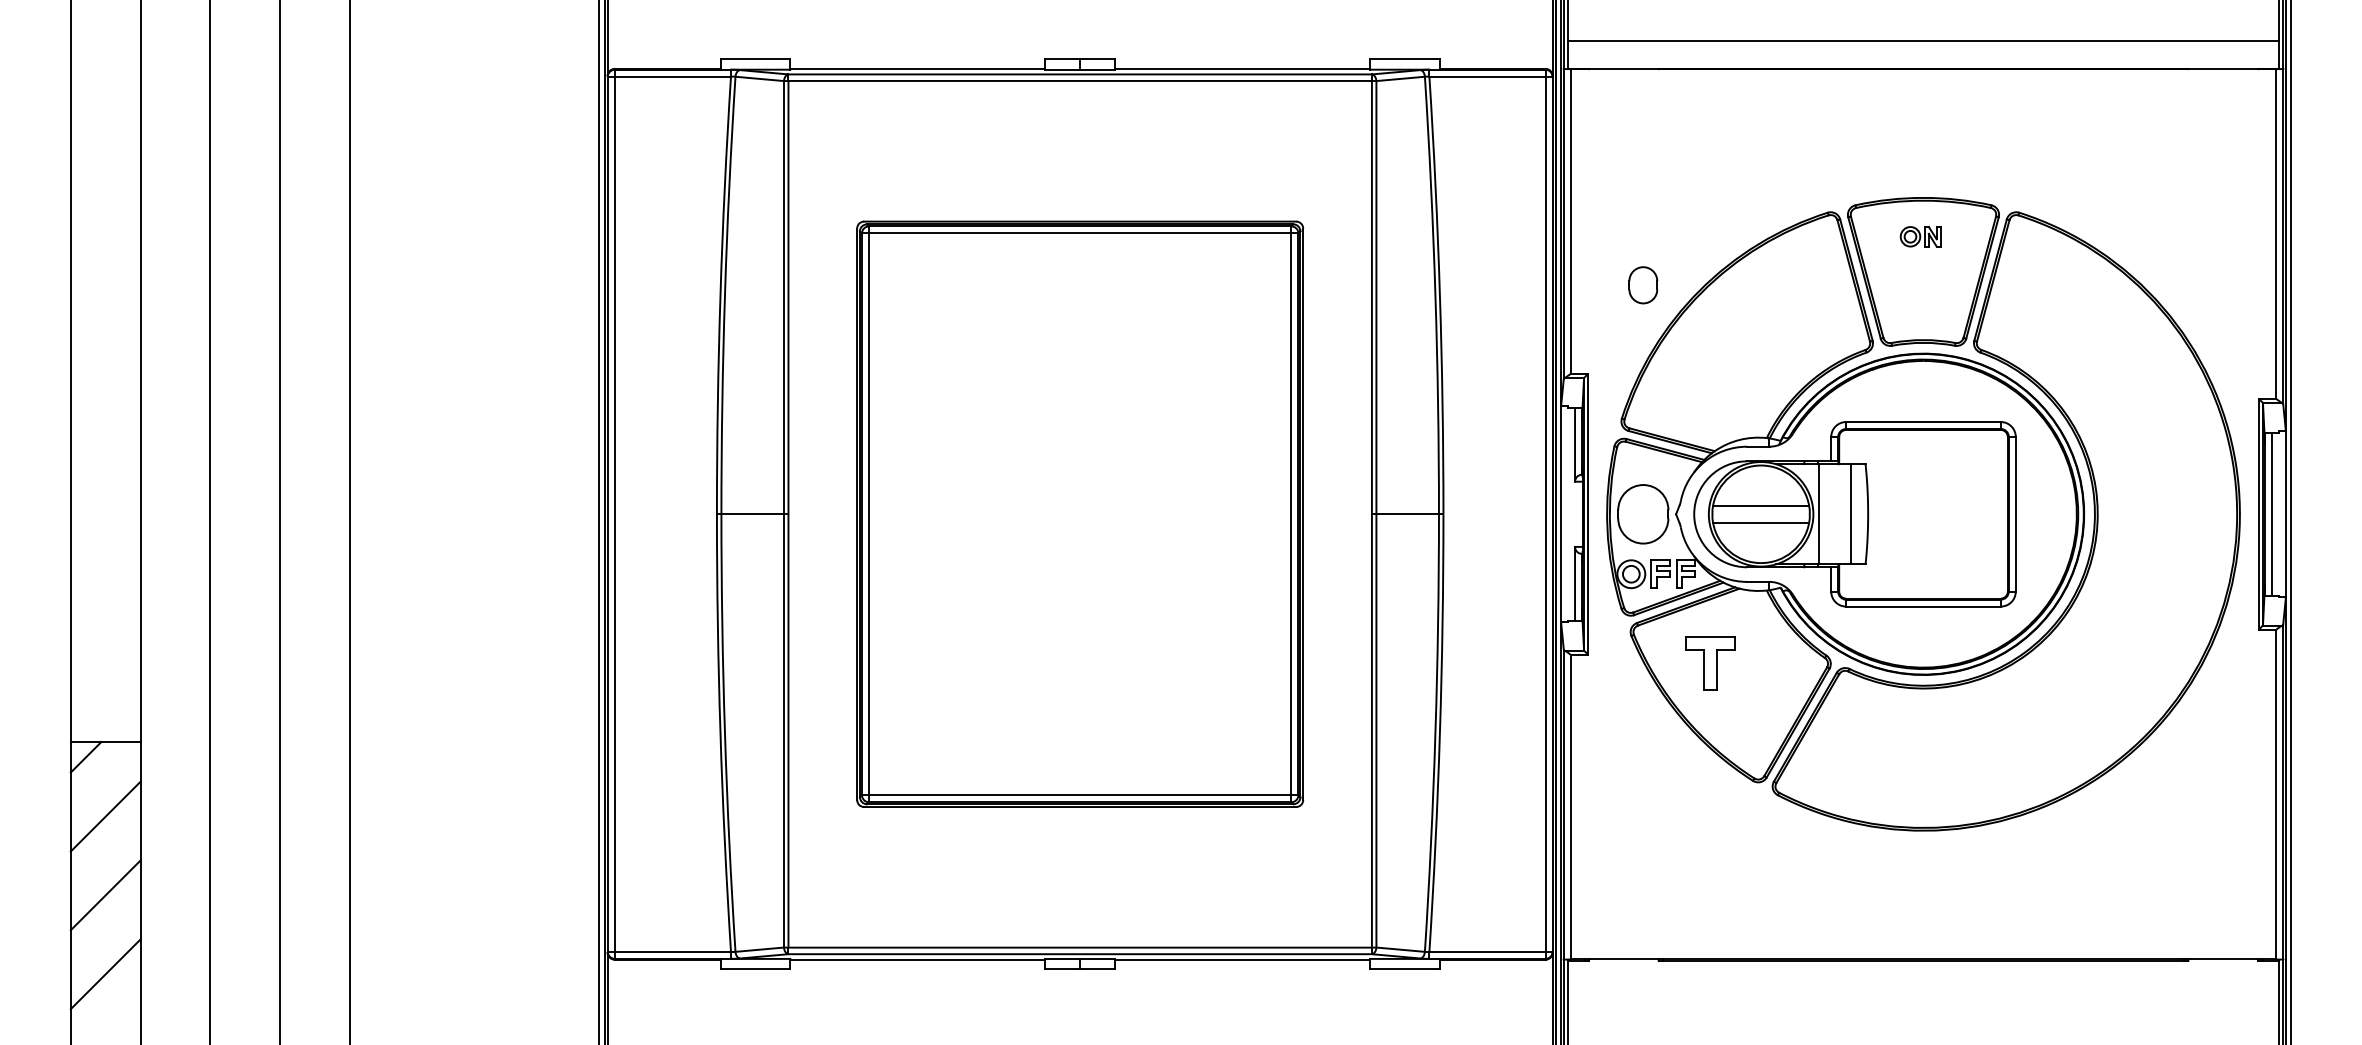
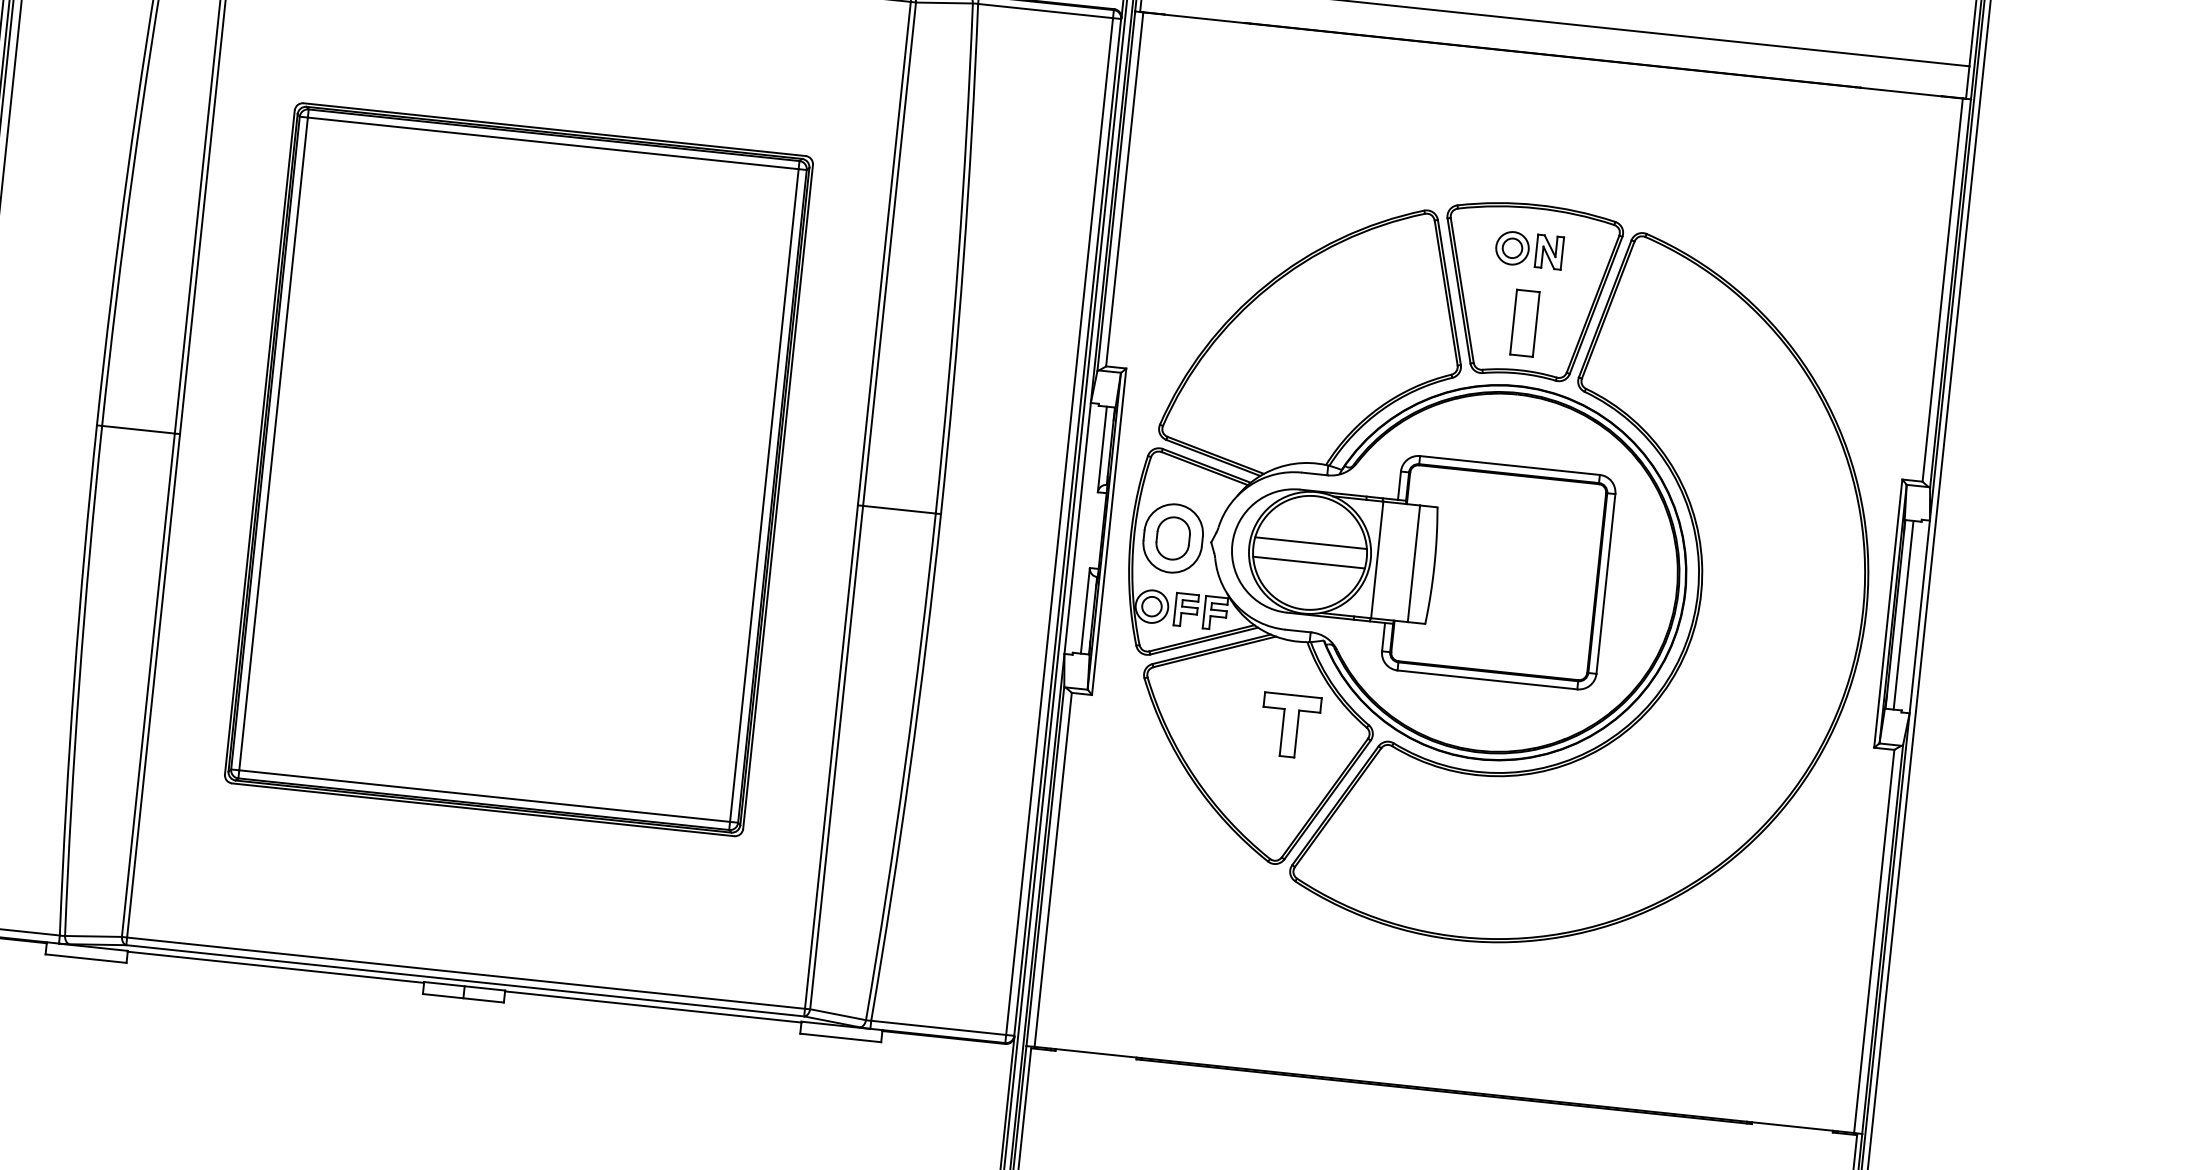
part: (1920, 236) -> (1529, 249), size x1.43
part: (1643, 285) -> (1173, 538), moved
part: (1923, 299) -> (1524, 323), added
part: (1710, 663) -> (1289, 726), moved

